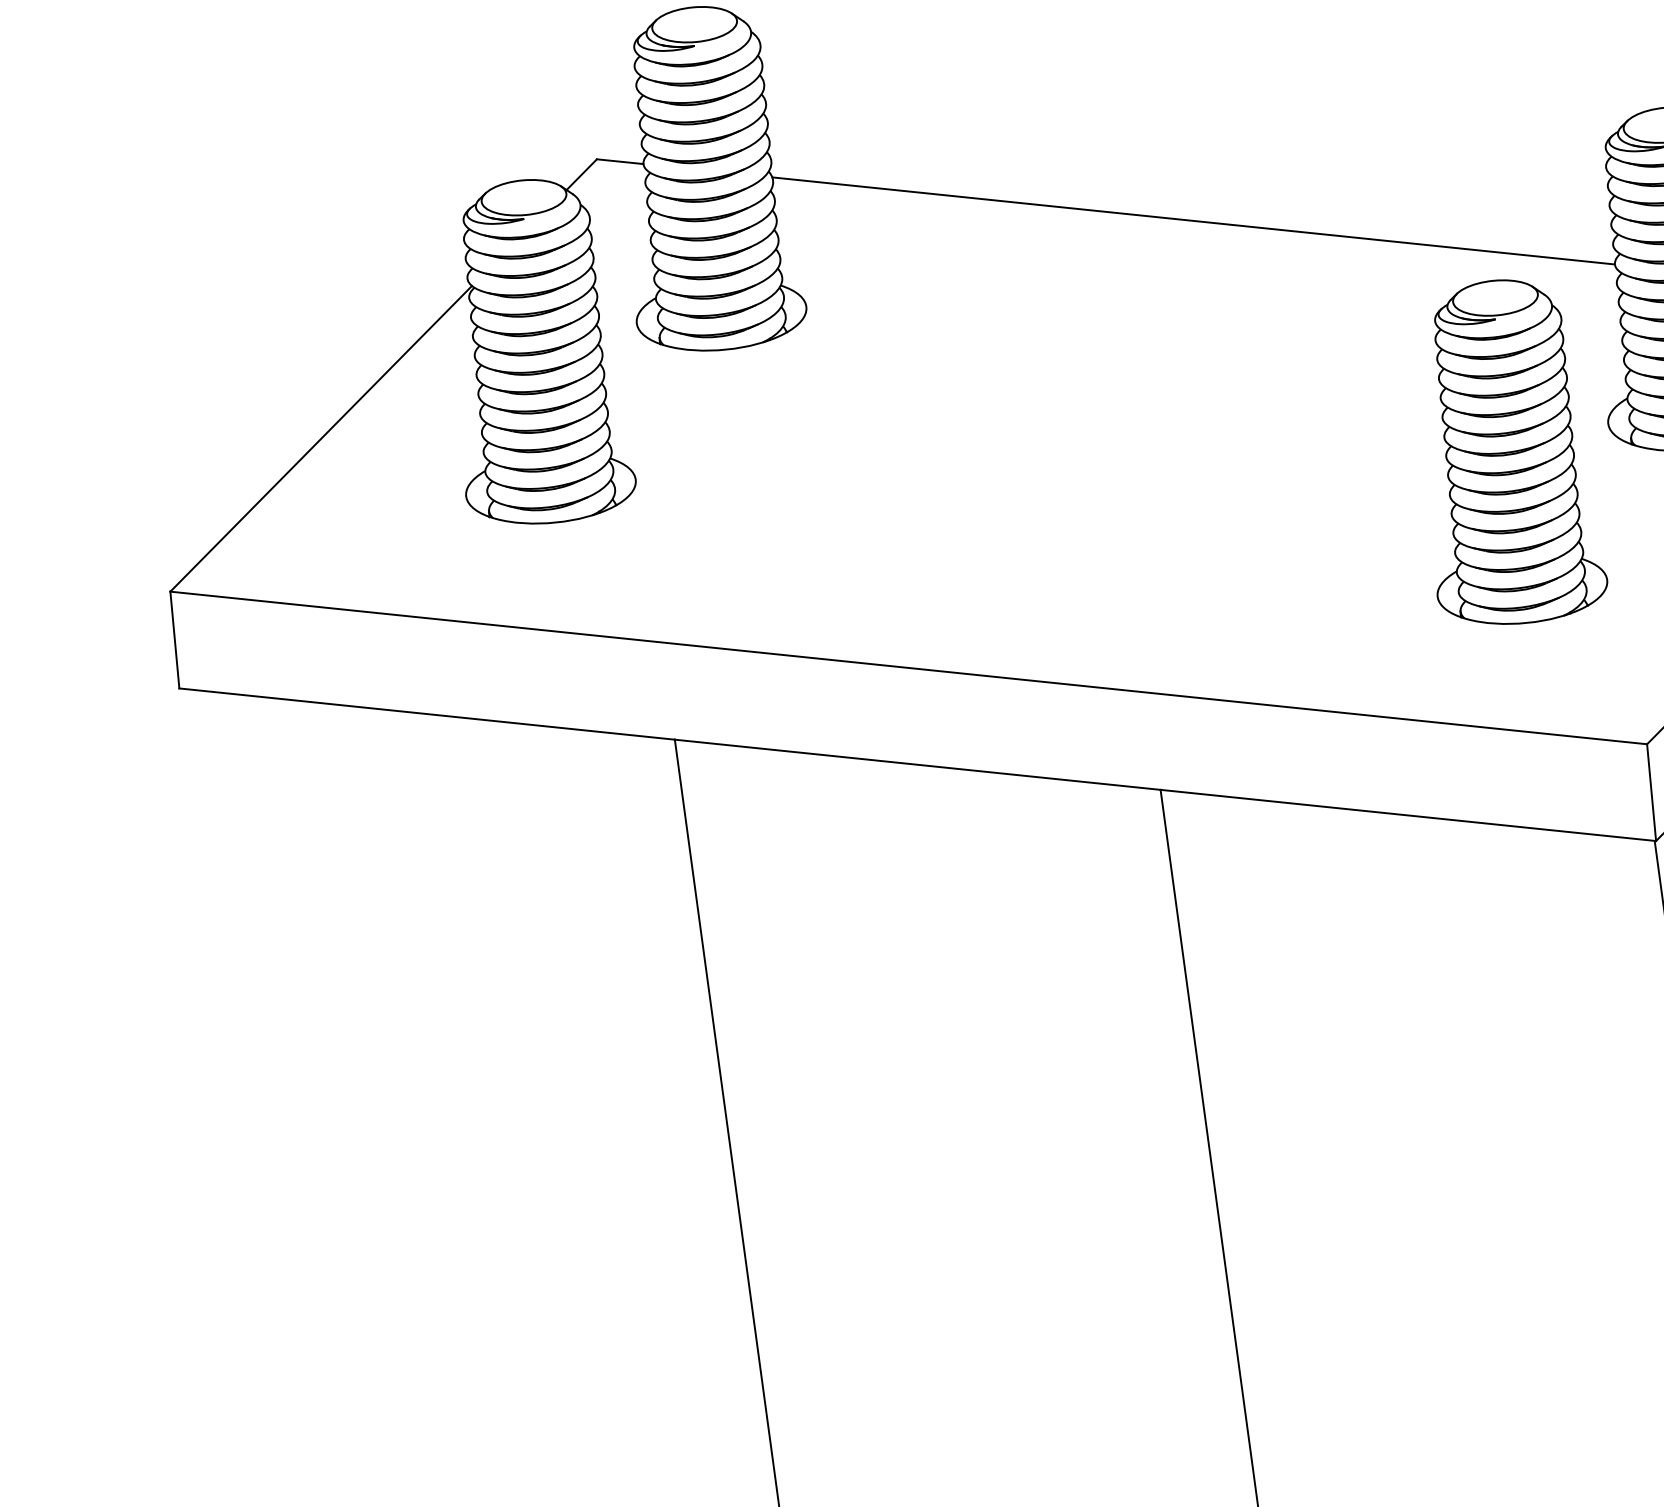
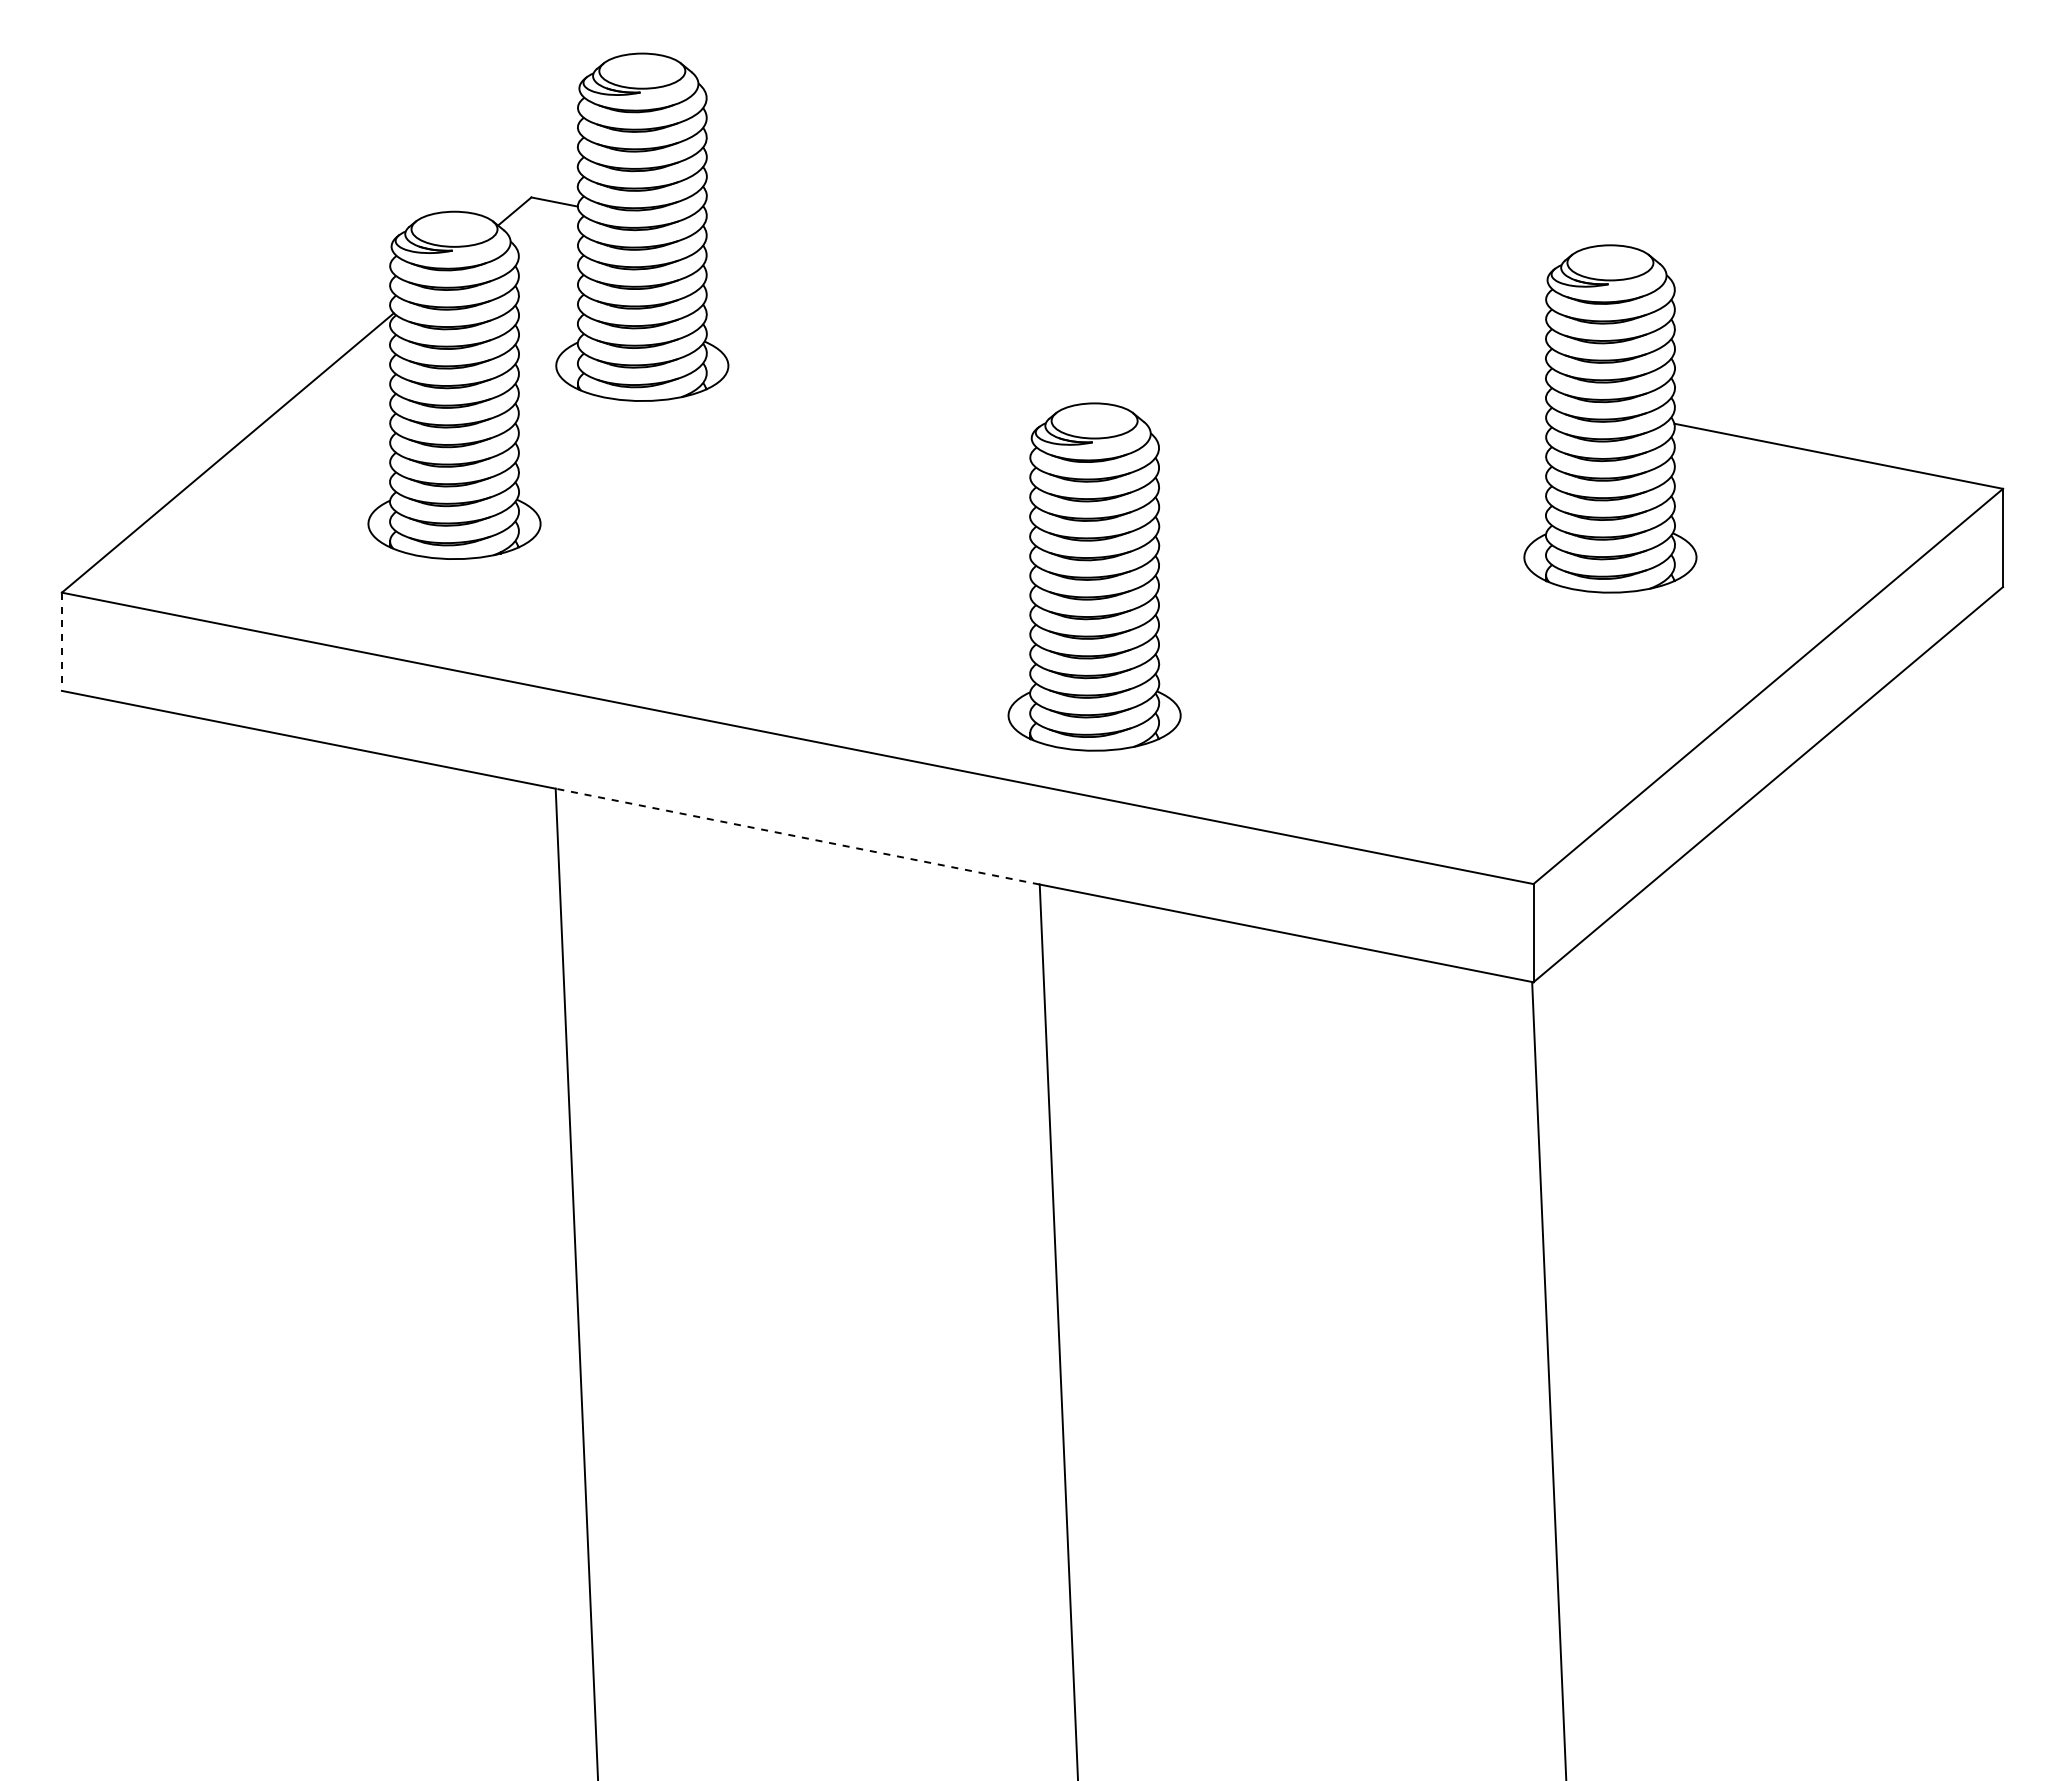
line: (1193, 221) -> (1125, 315), removed
part: (1509, 451) -> (1094, 576), moved
line: (174, 640) -> (61, 642), solid -> dashed
line: (917, 764) -> (797, 836), solid -> dashed

